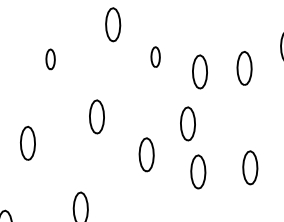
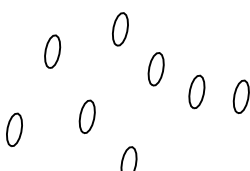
part: (155, 56) -> (156, 68), size x1.67
part: (50, 59) -> (52, 51), size x1.67
part: (187, 123) -> (174, 140), removed

